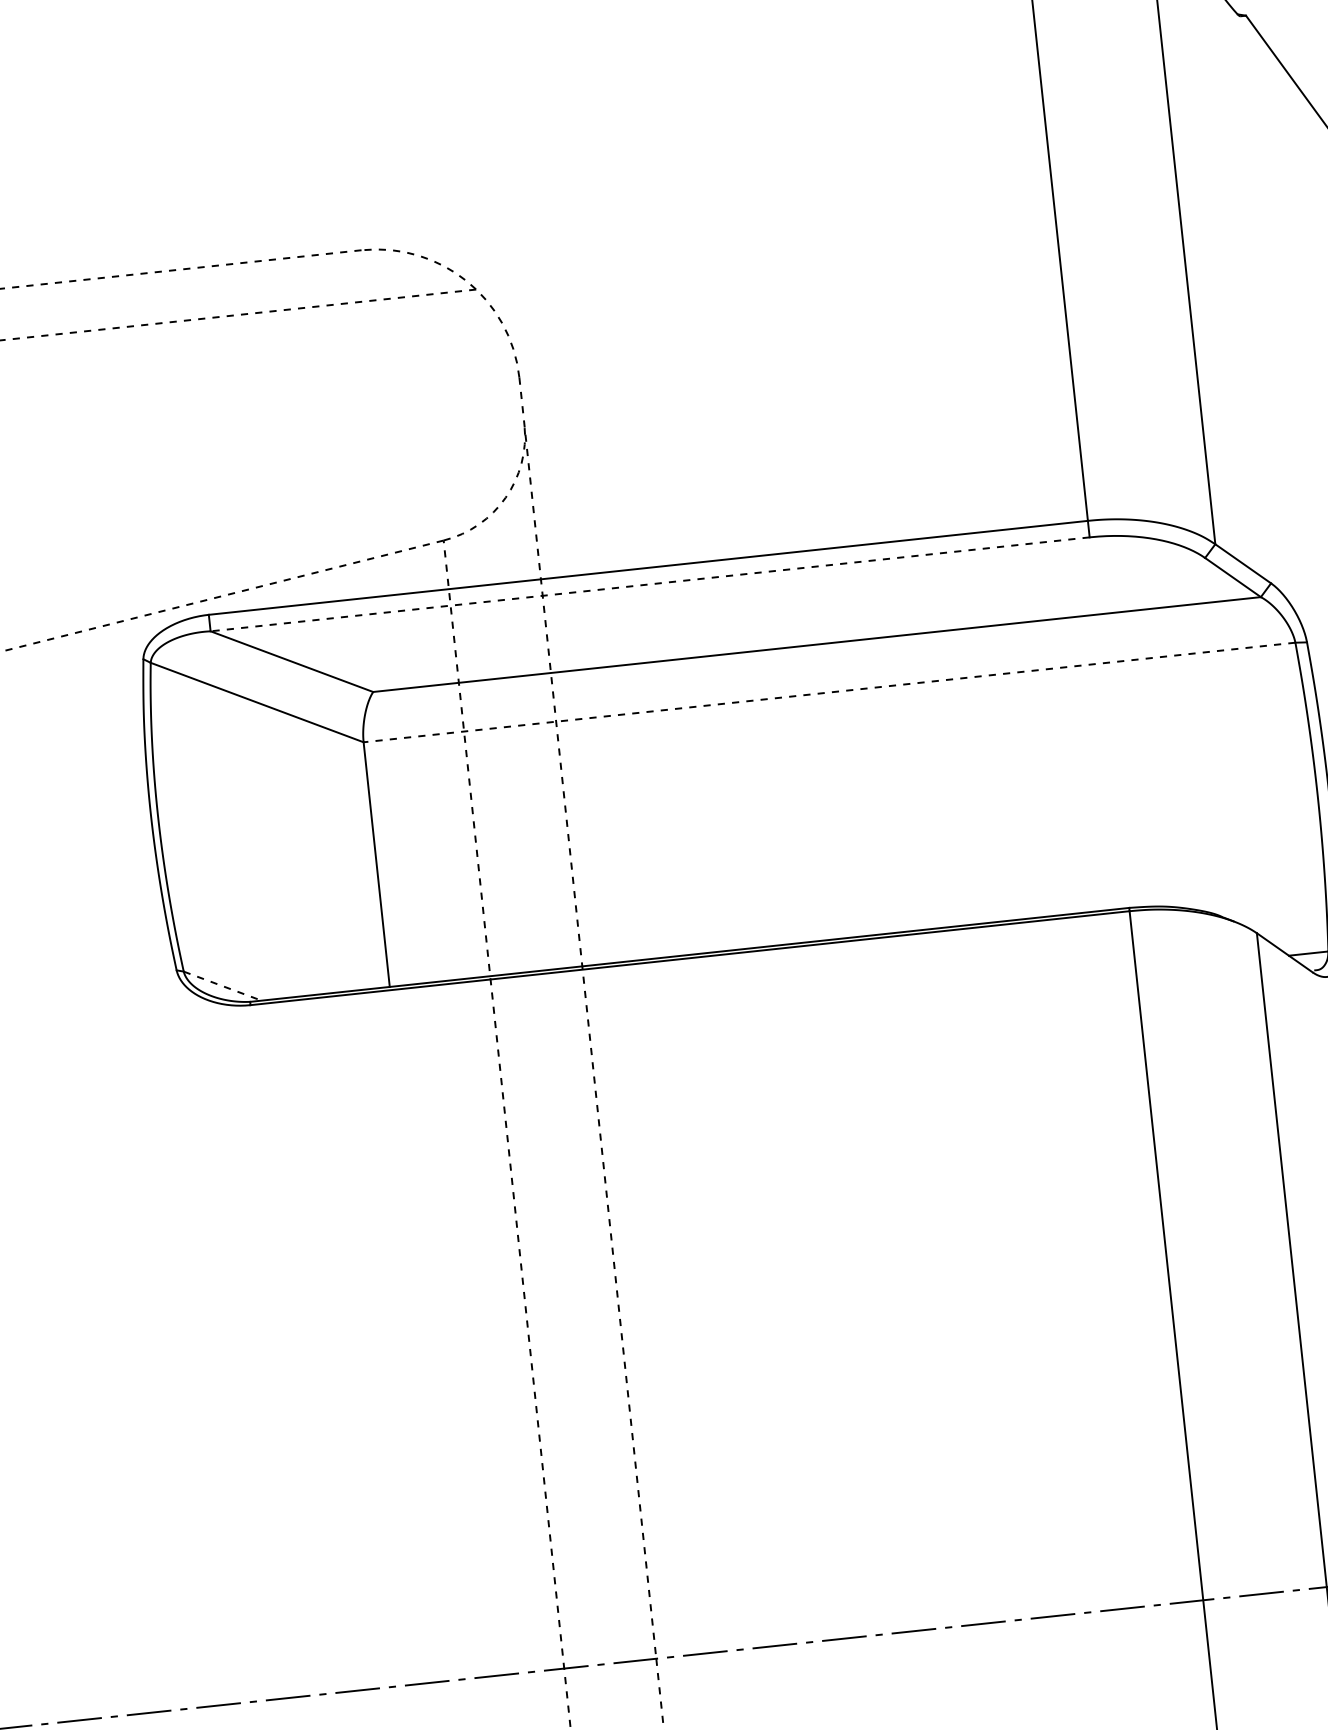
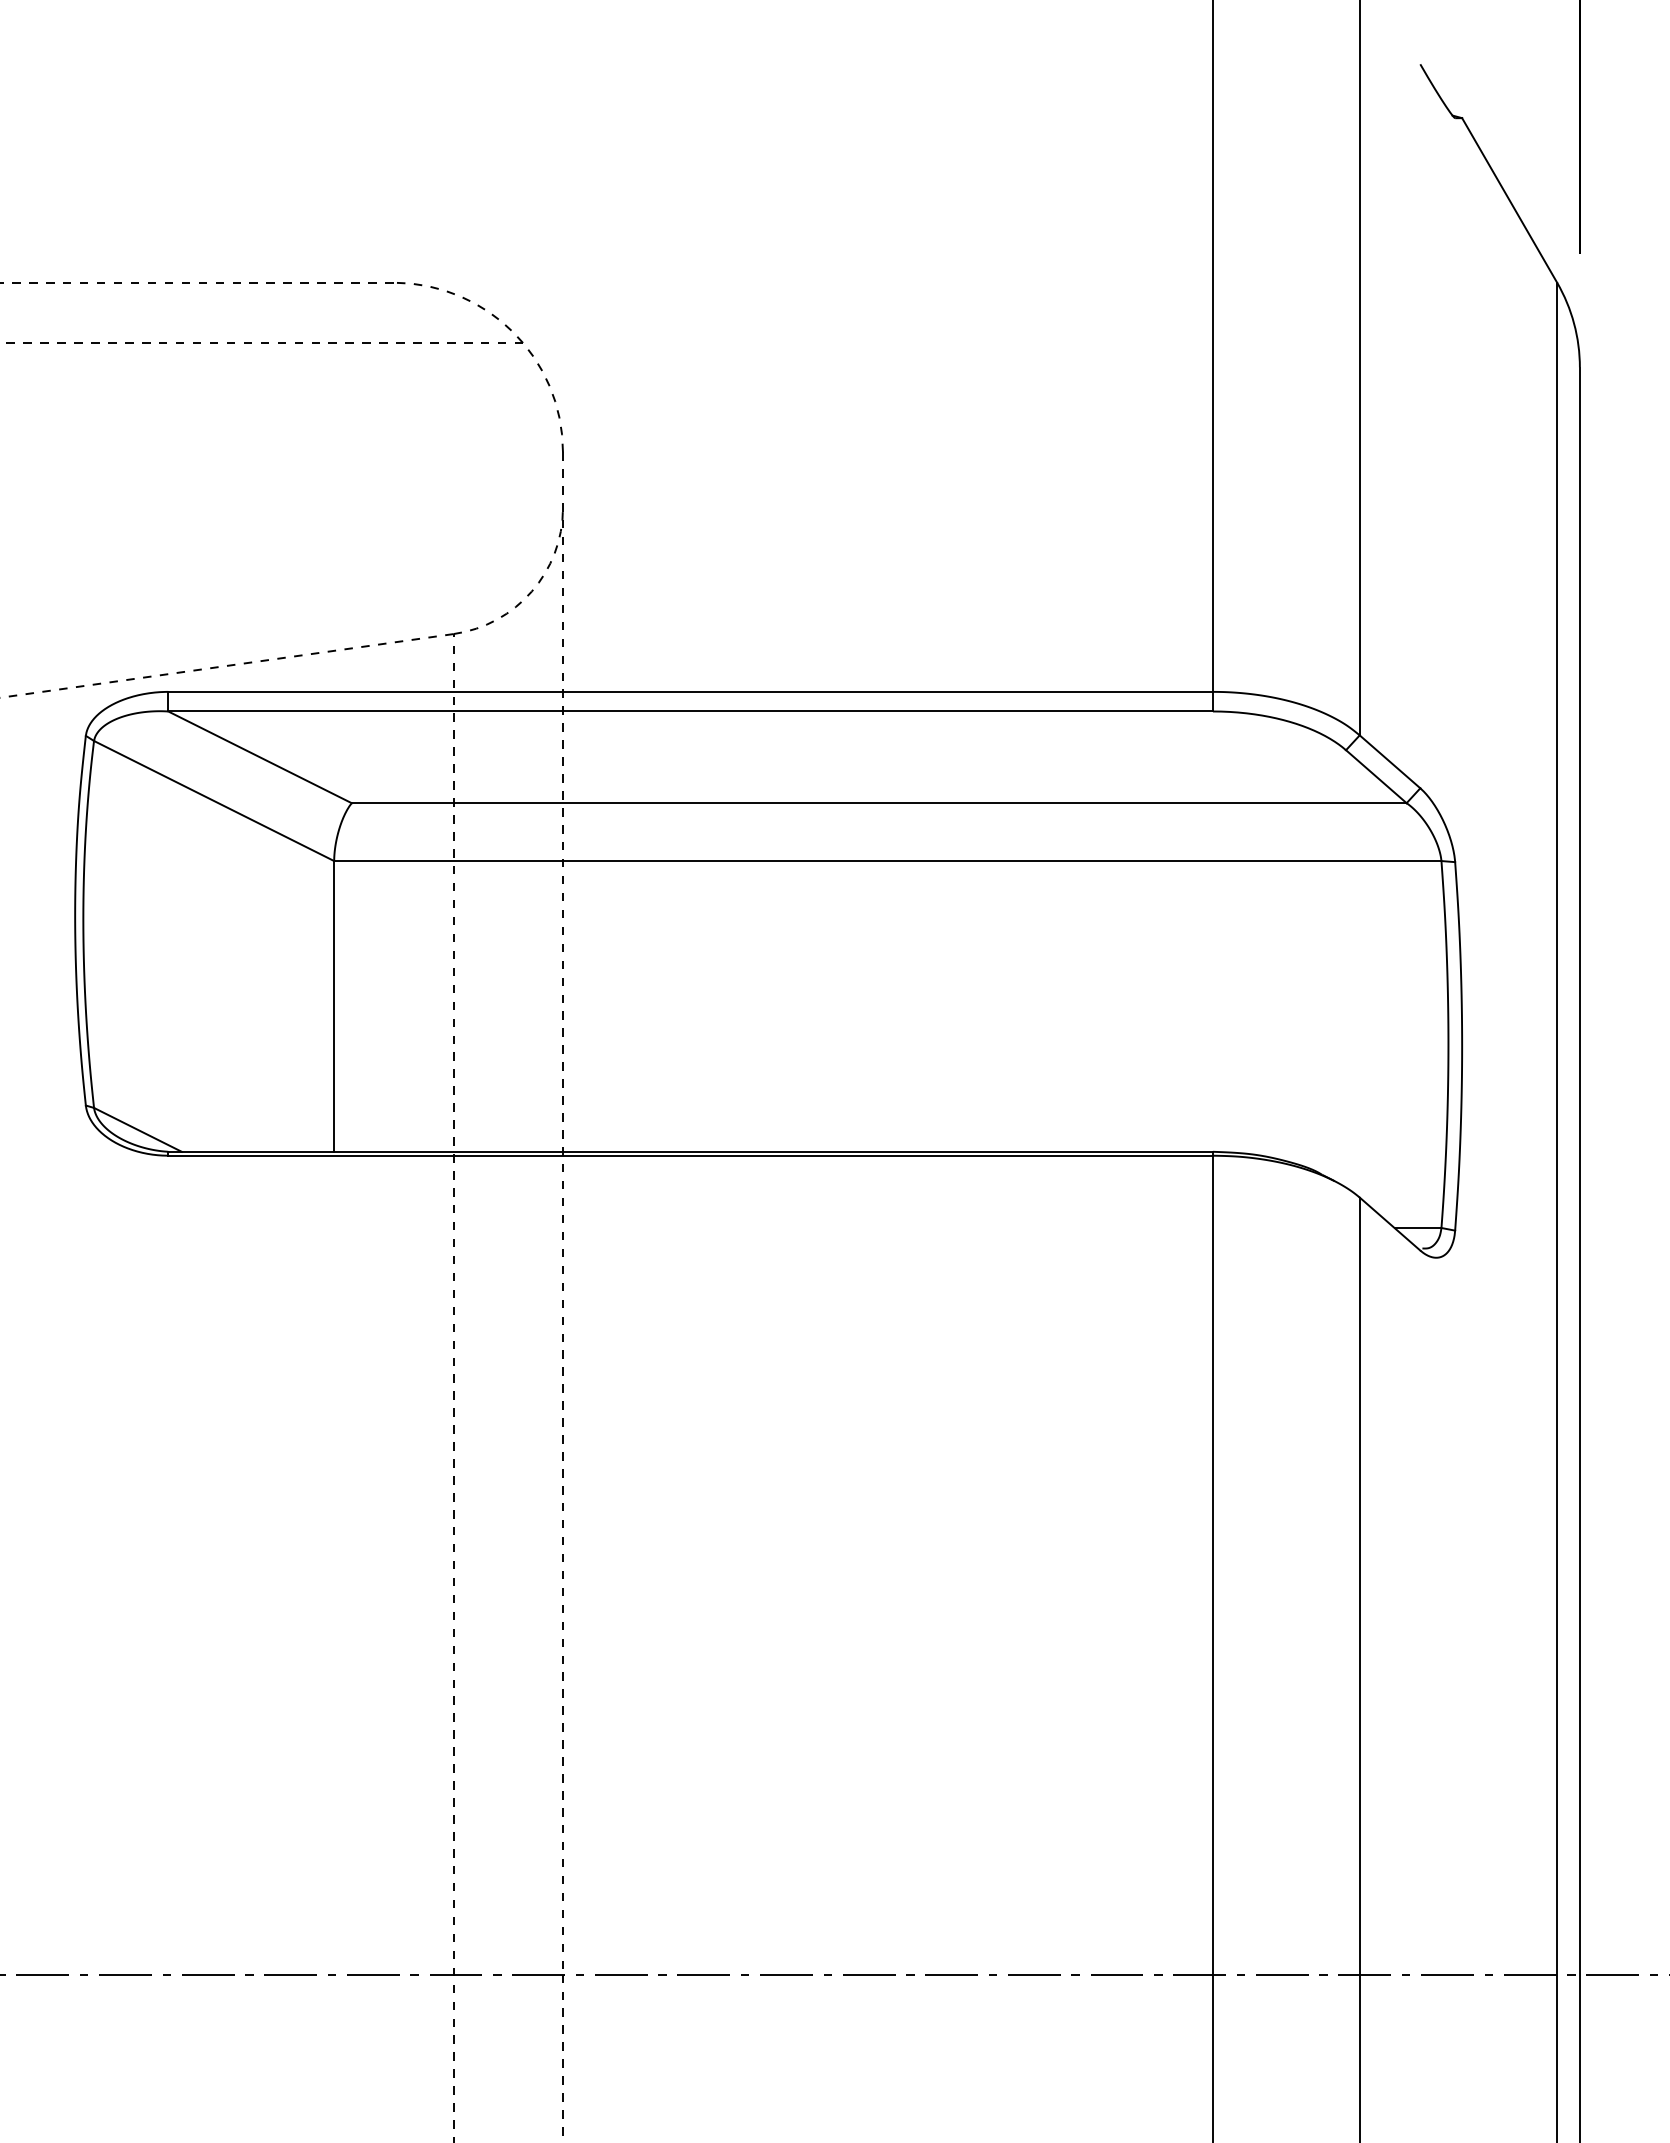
line: (650, 584) -> (690, 711), dashed -> solid
line: (829, 692) -> (887, 861), dashed -> solid
line: (223, 986) -> (138, 1130), dashed -> solid

